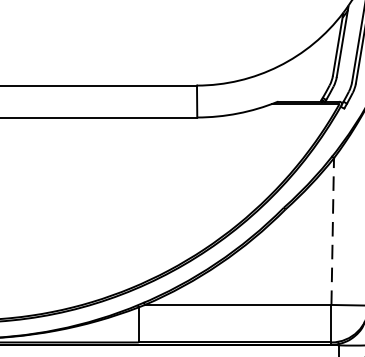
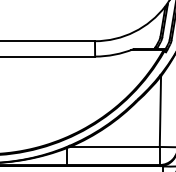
line: (332, 231) -> (160, 111), dashed -> solid

